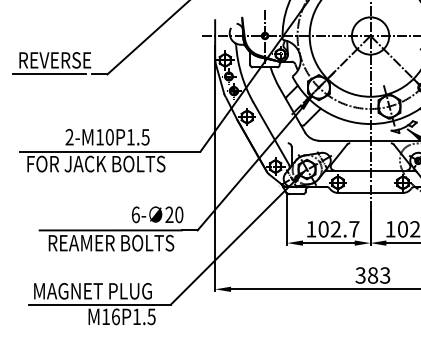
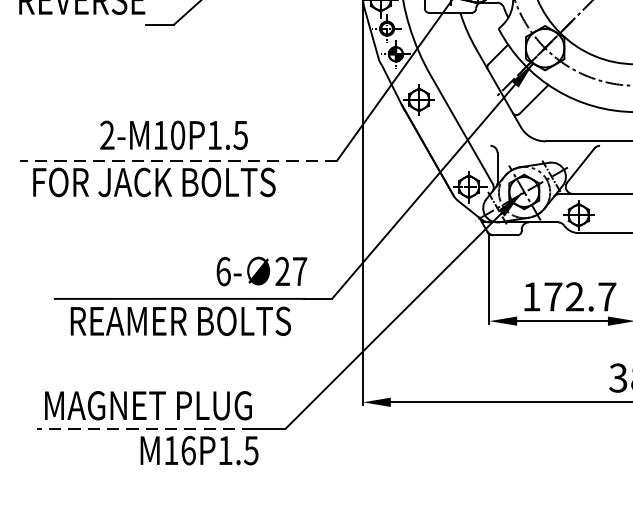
line: (49, 74) -> (72, 25), removed
line: (109, 151) -> (177, 160), solid -> dashed
text: (179, 214) -> (300, 270), 20 -> 27
text: (323, 229) -> (553, 297), 102.7 -> 172.7
line: (90, 304) -> (144, 428), solid -> dashed

